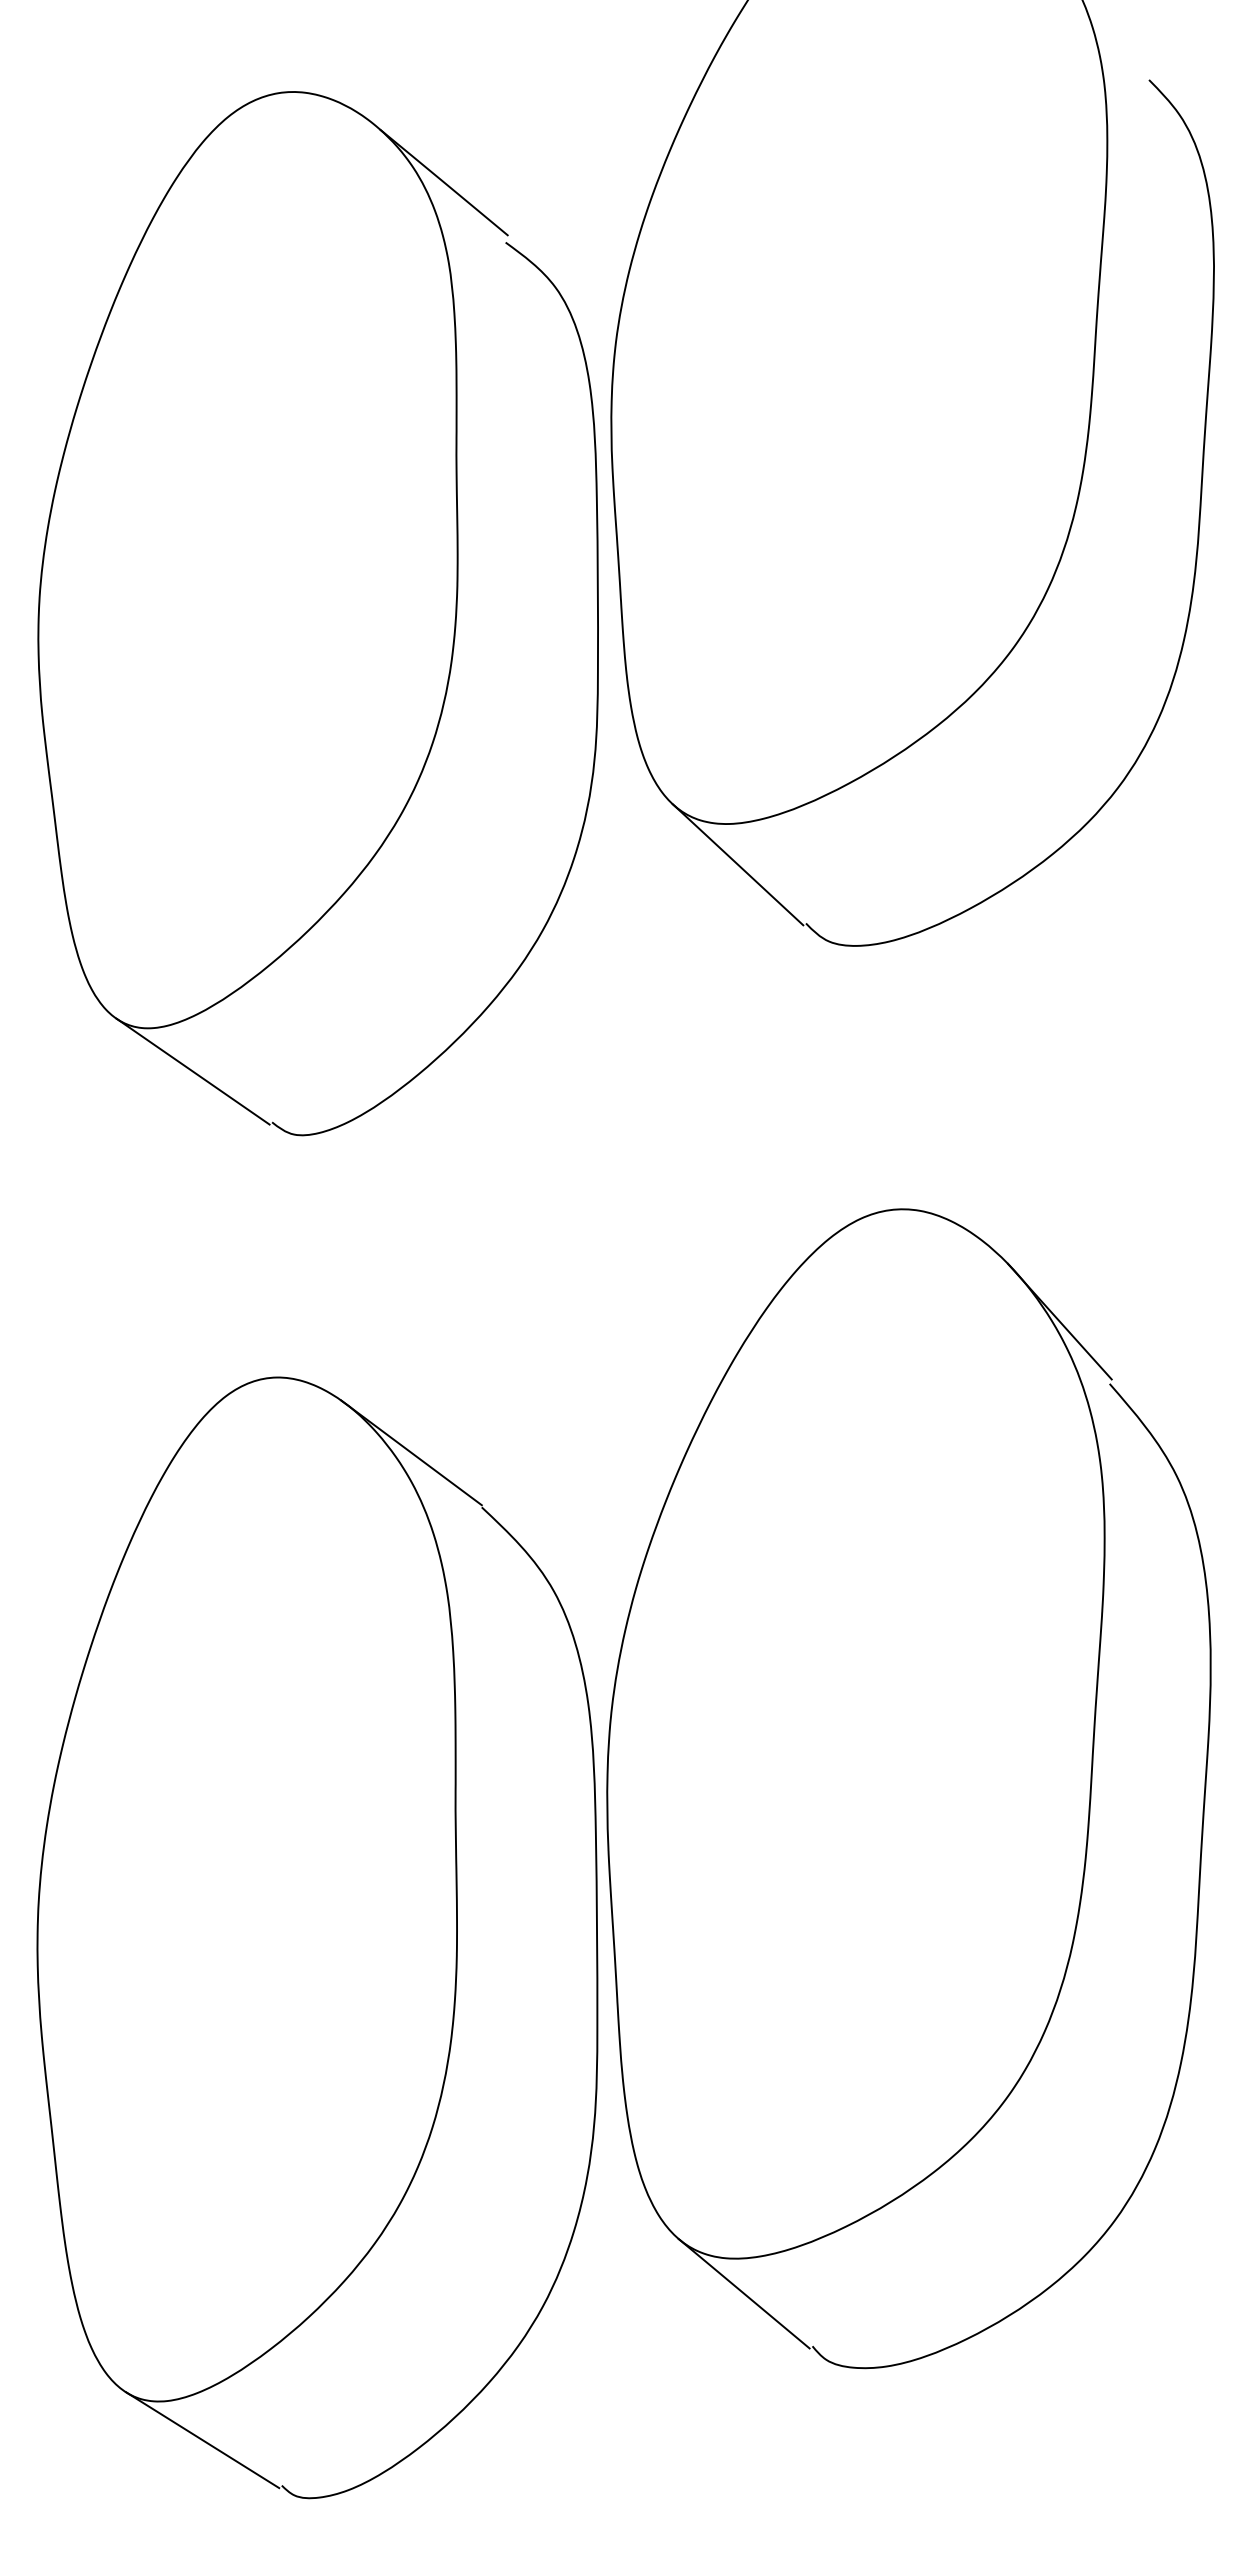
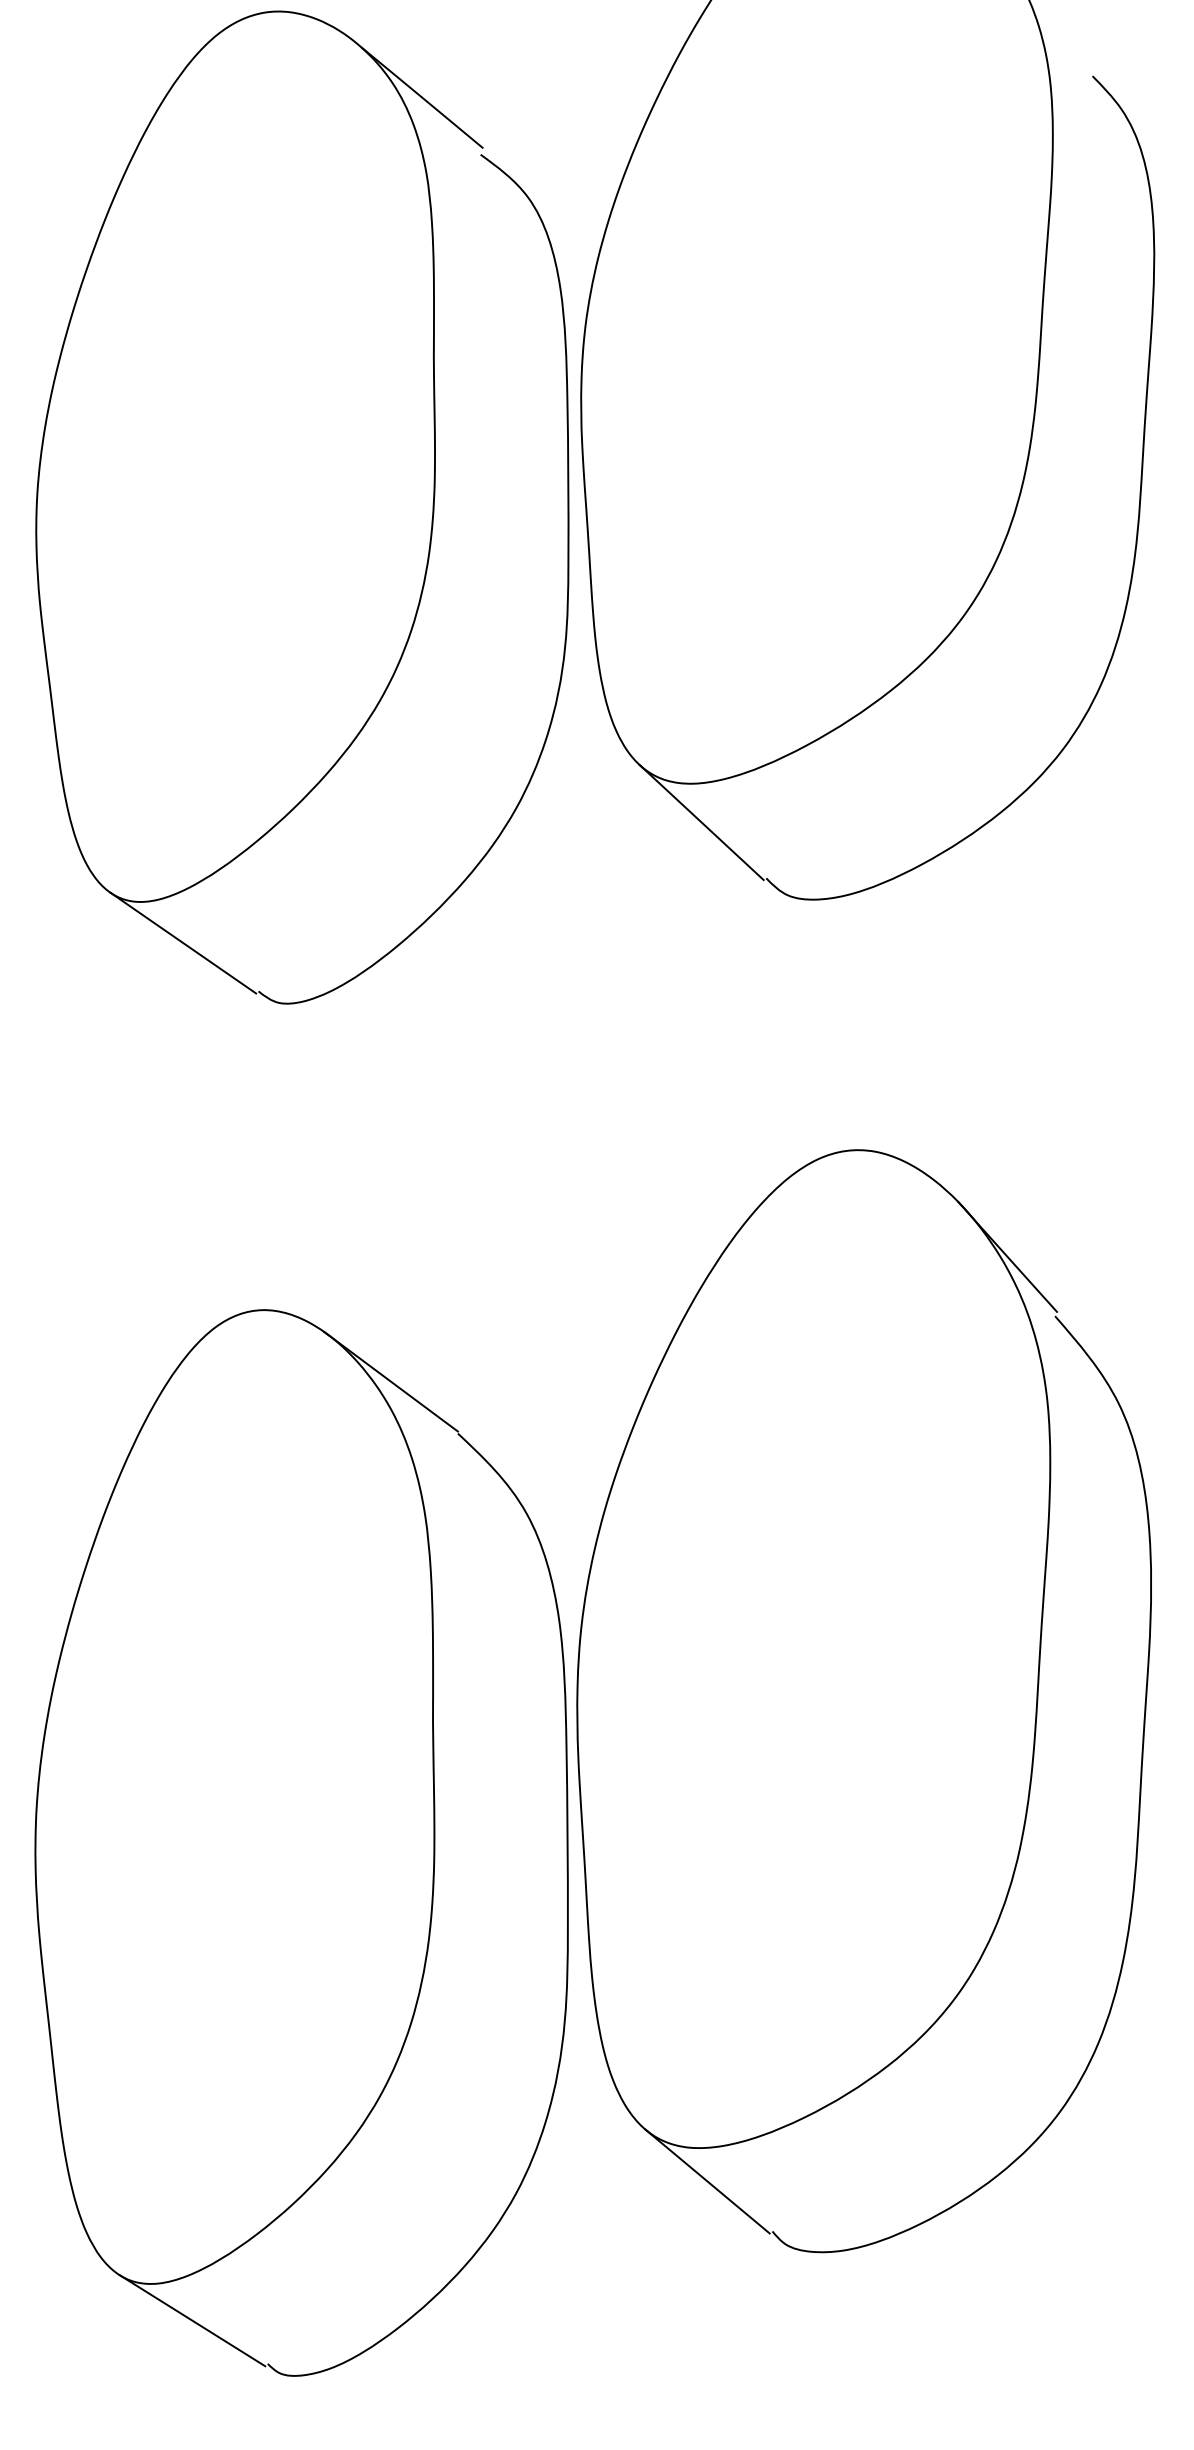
part: (317, 613) -> (301, 507), moved

